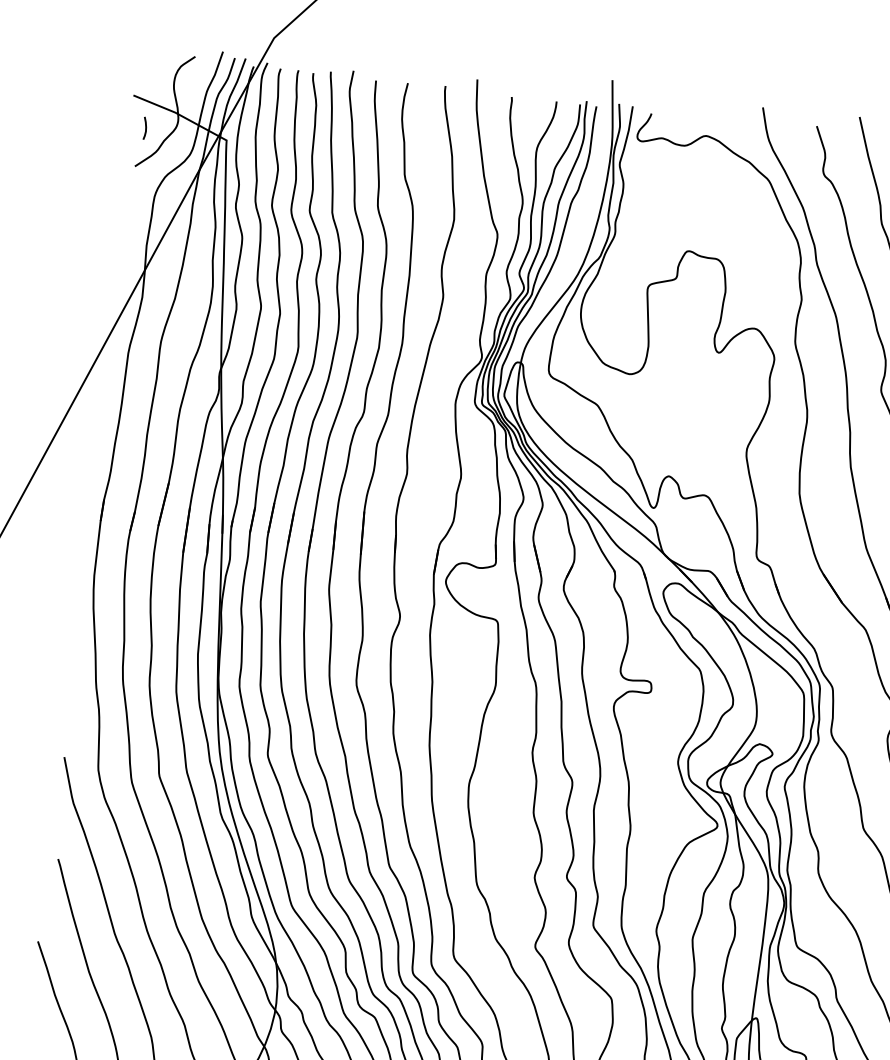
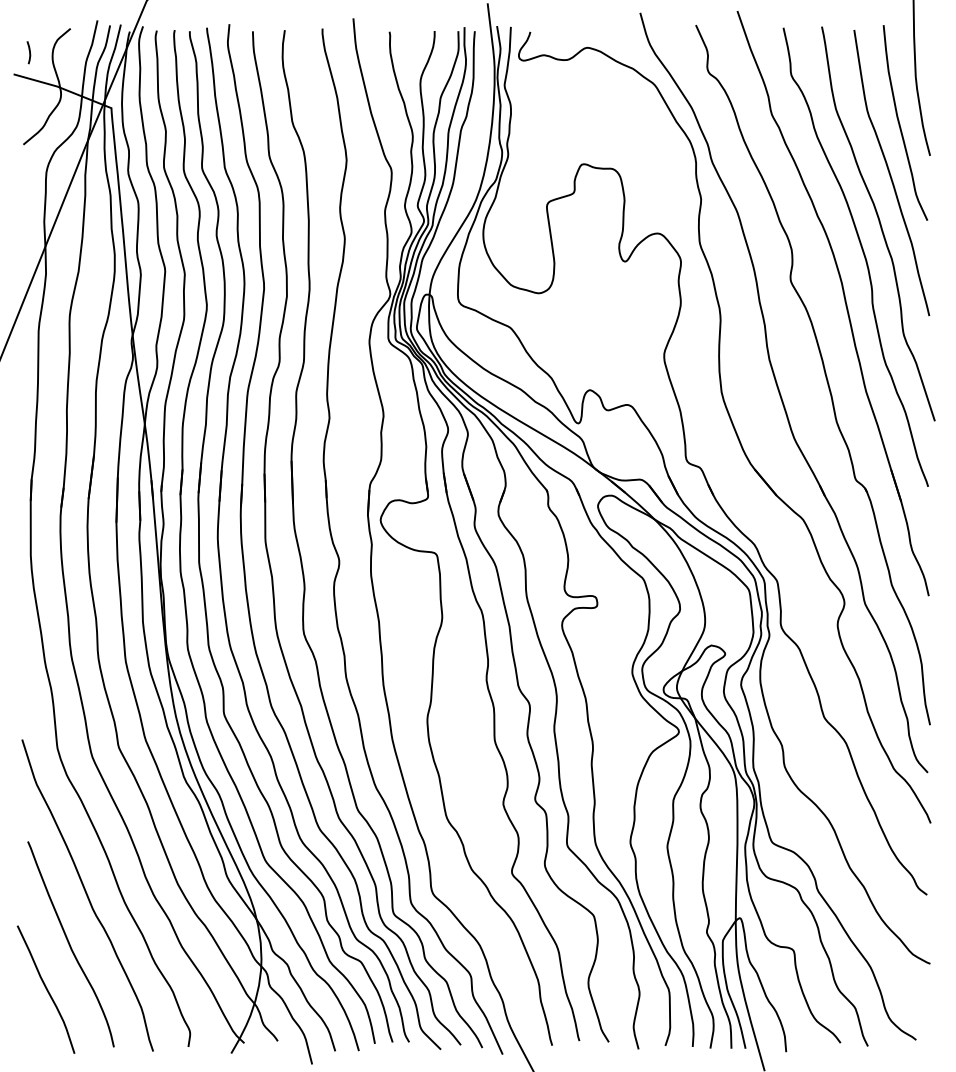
curve: (145, 128) -> (29, 52), moved

